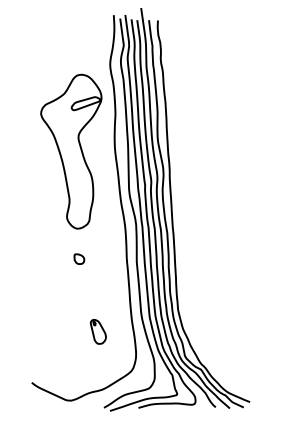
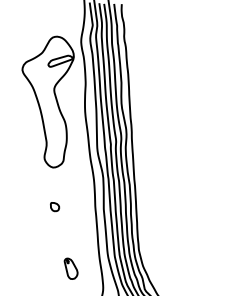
part: (71, 151) -> (48, 101), moved

